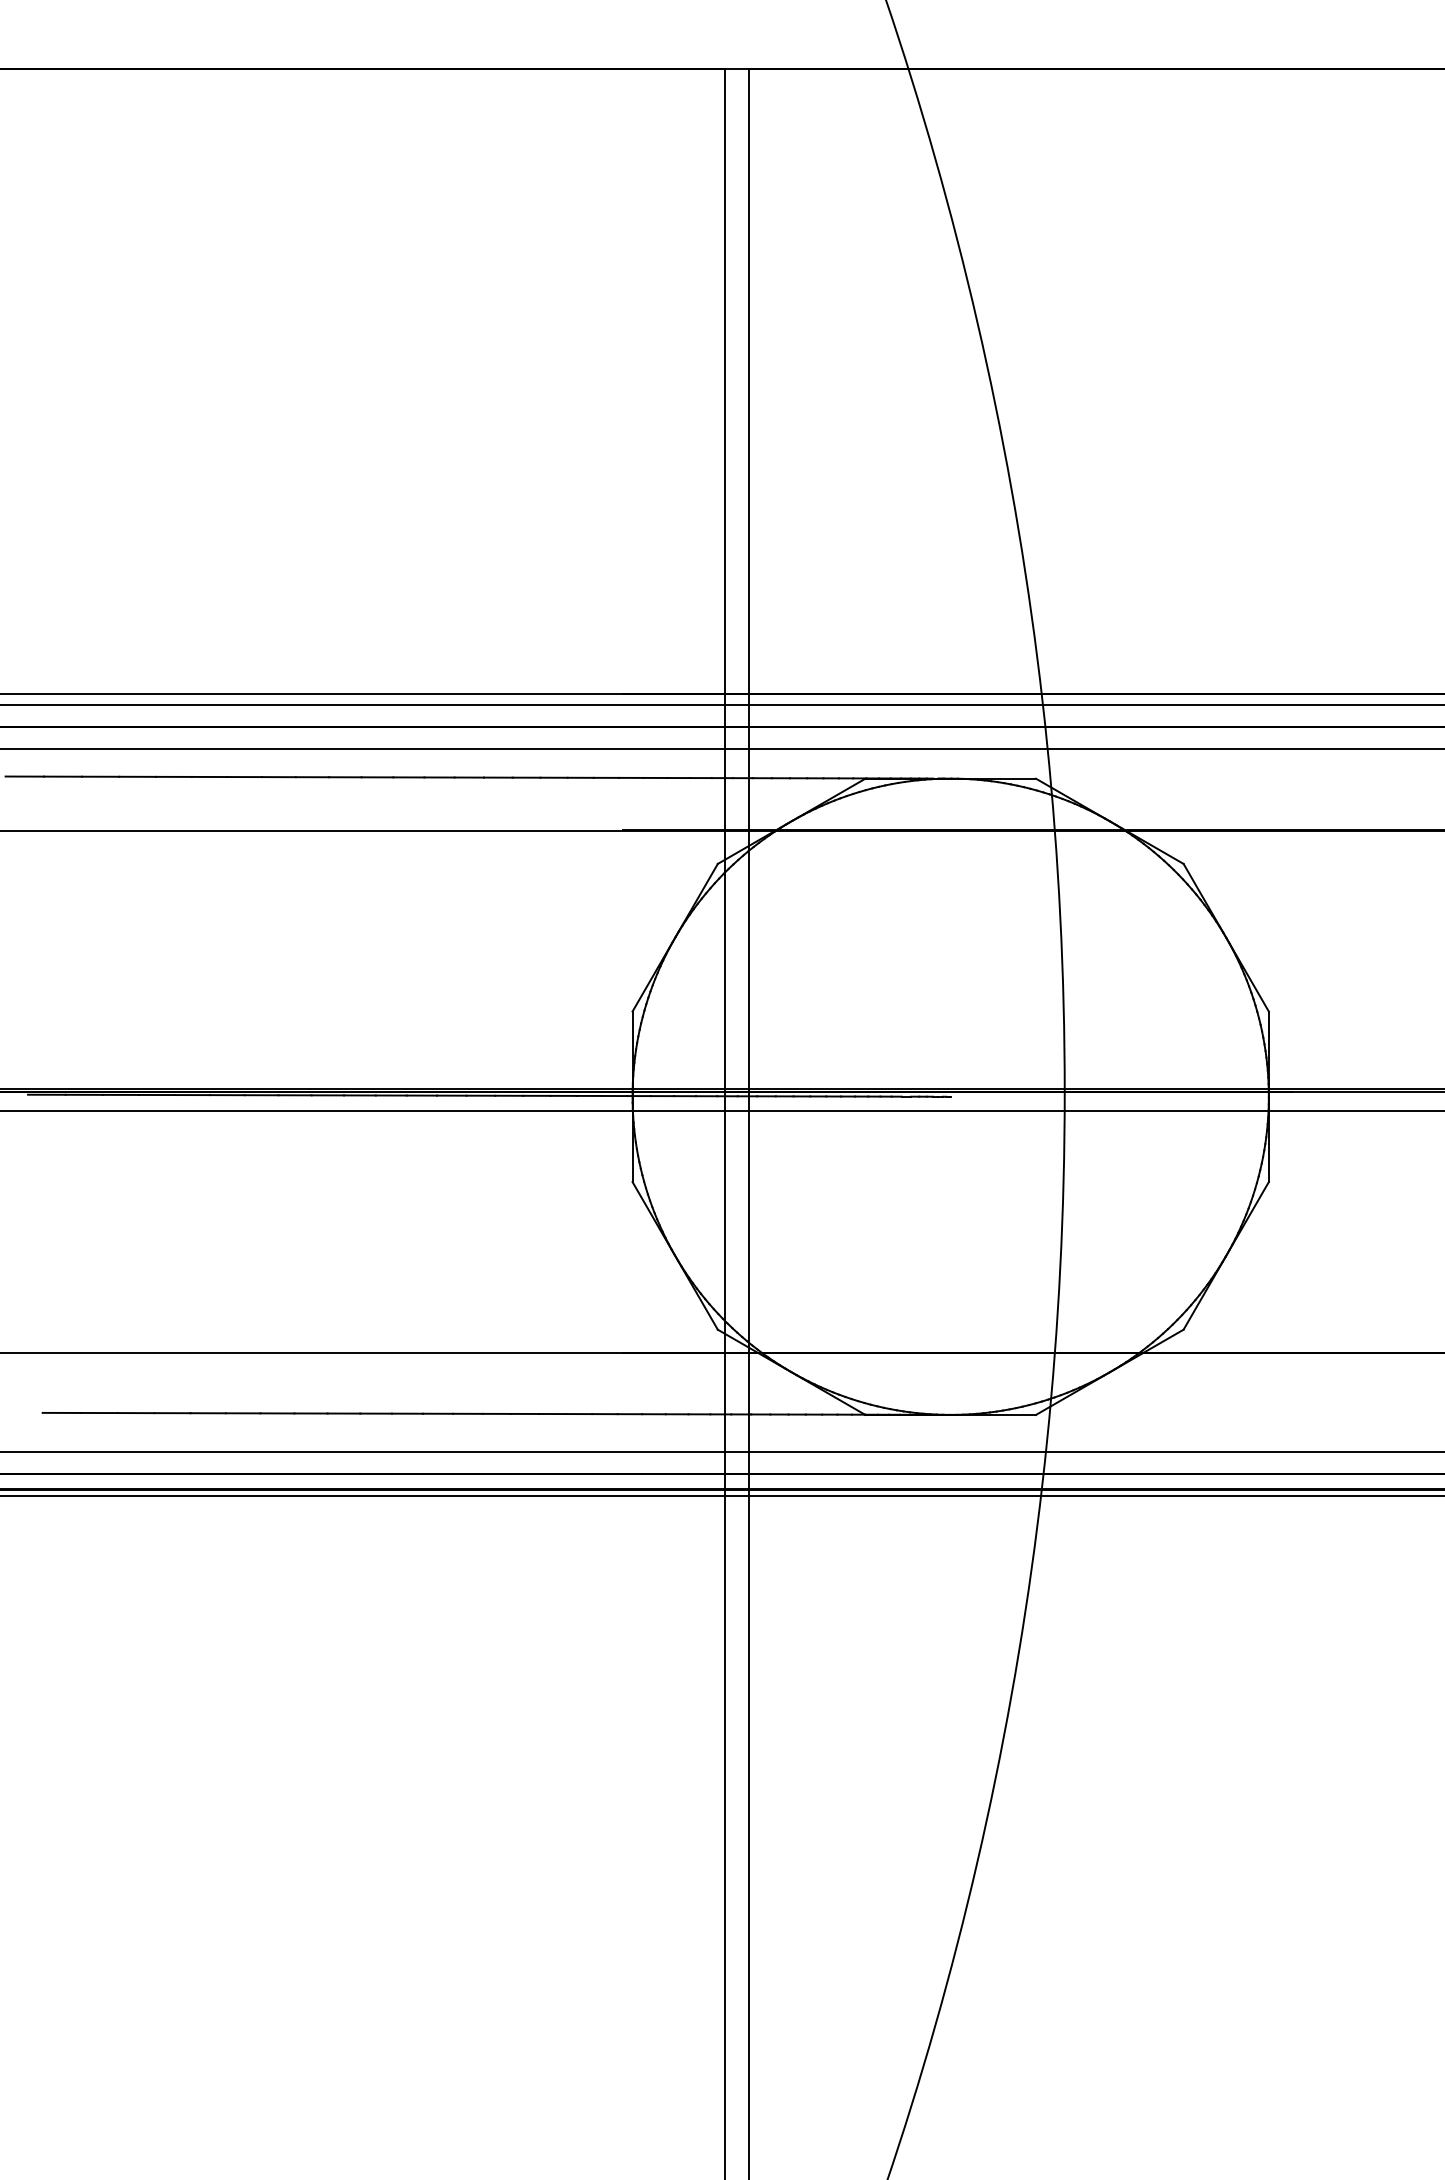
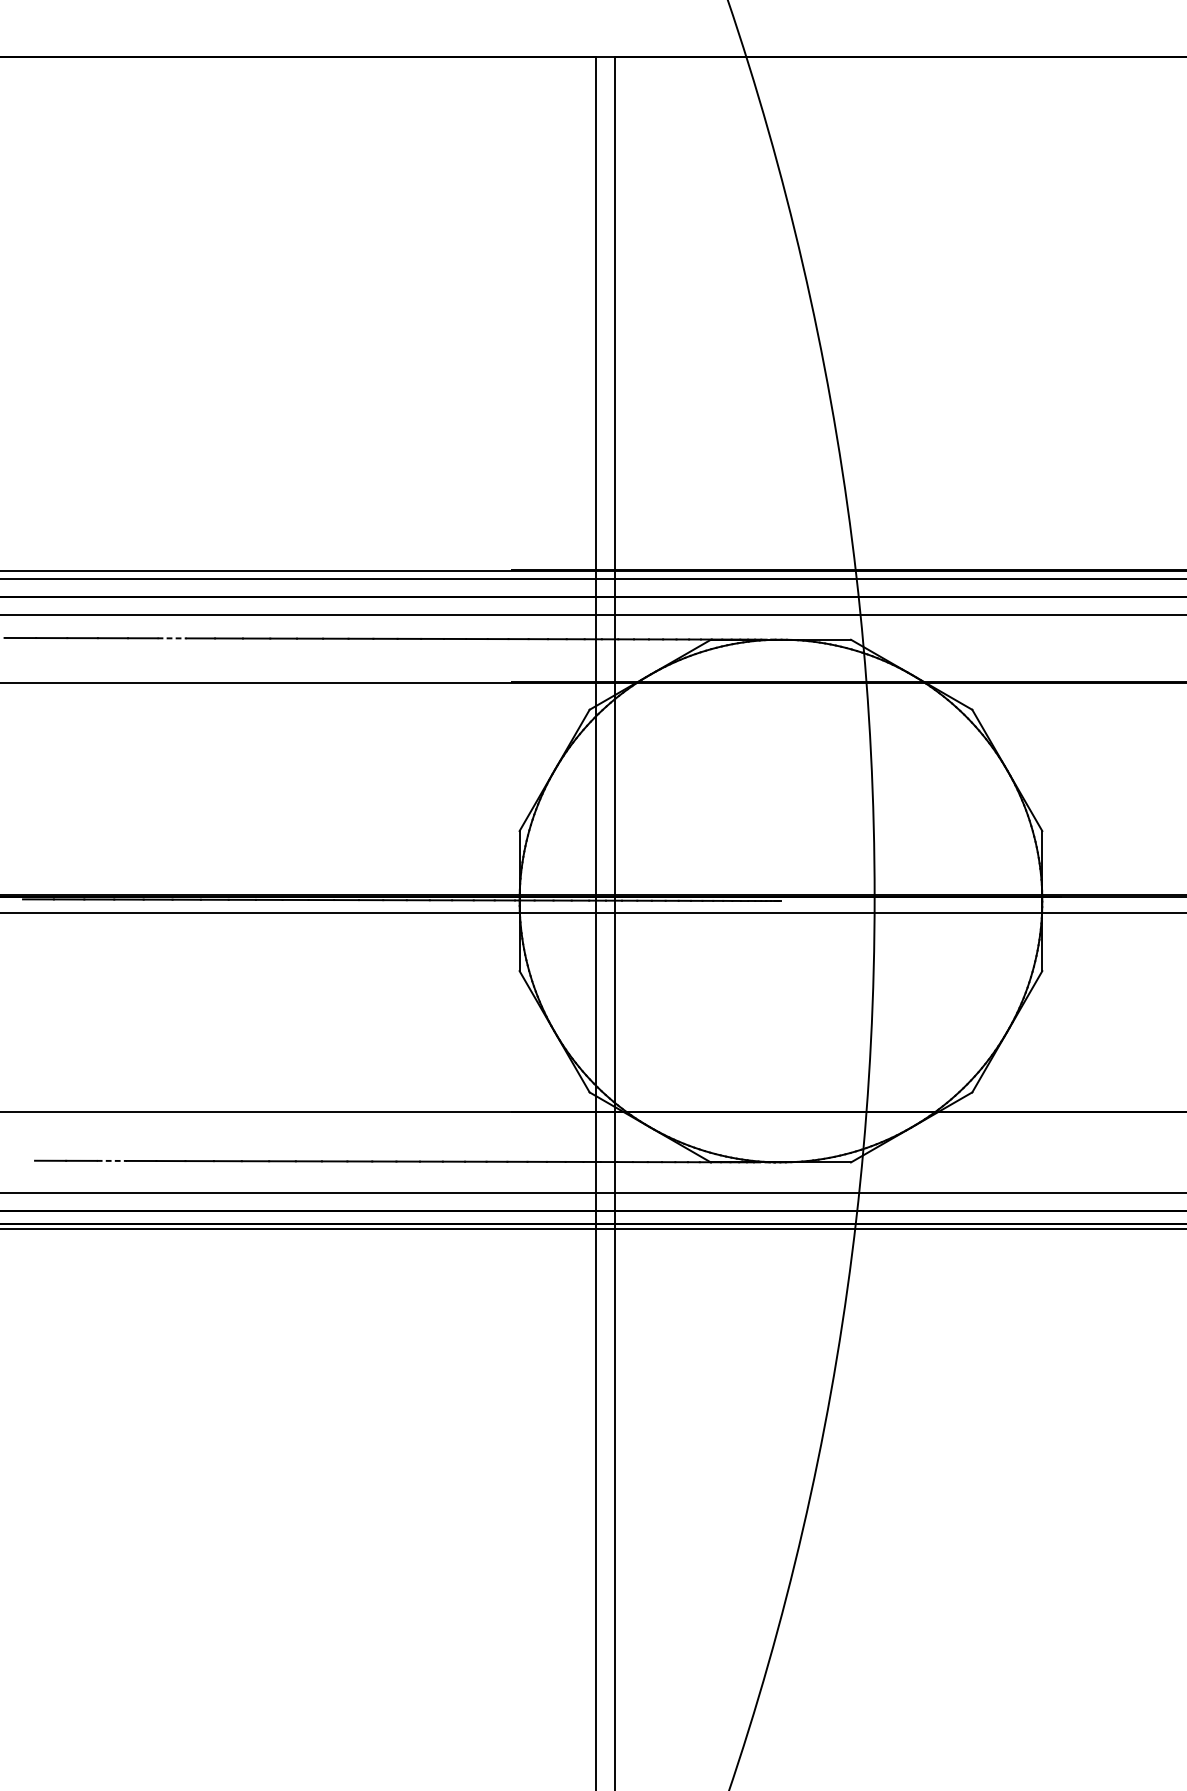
line: (209, 776) -> (172, 637), solid -> dashed
line: (136, 1413) -> (112, 1161), solid -> dashed

